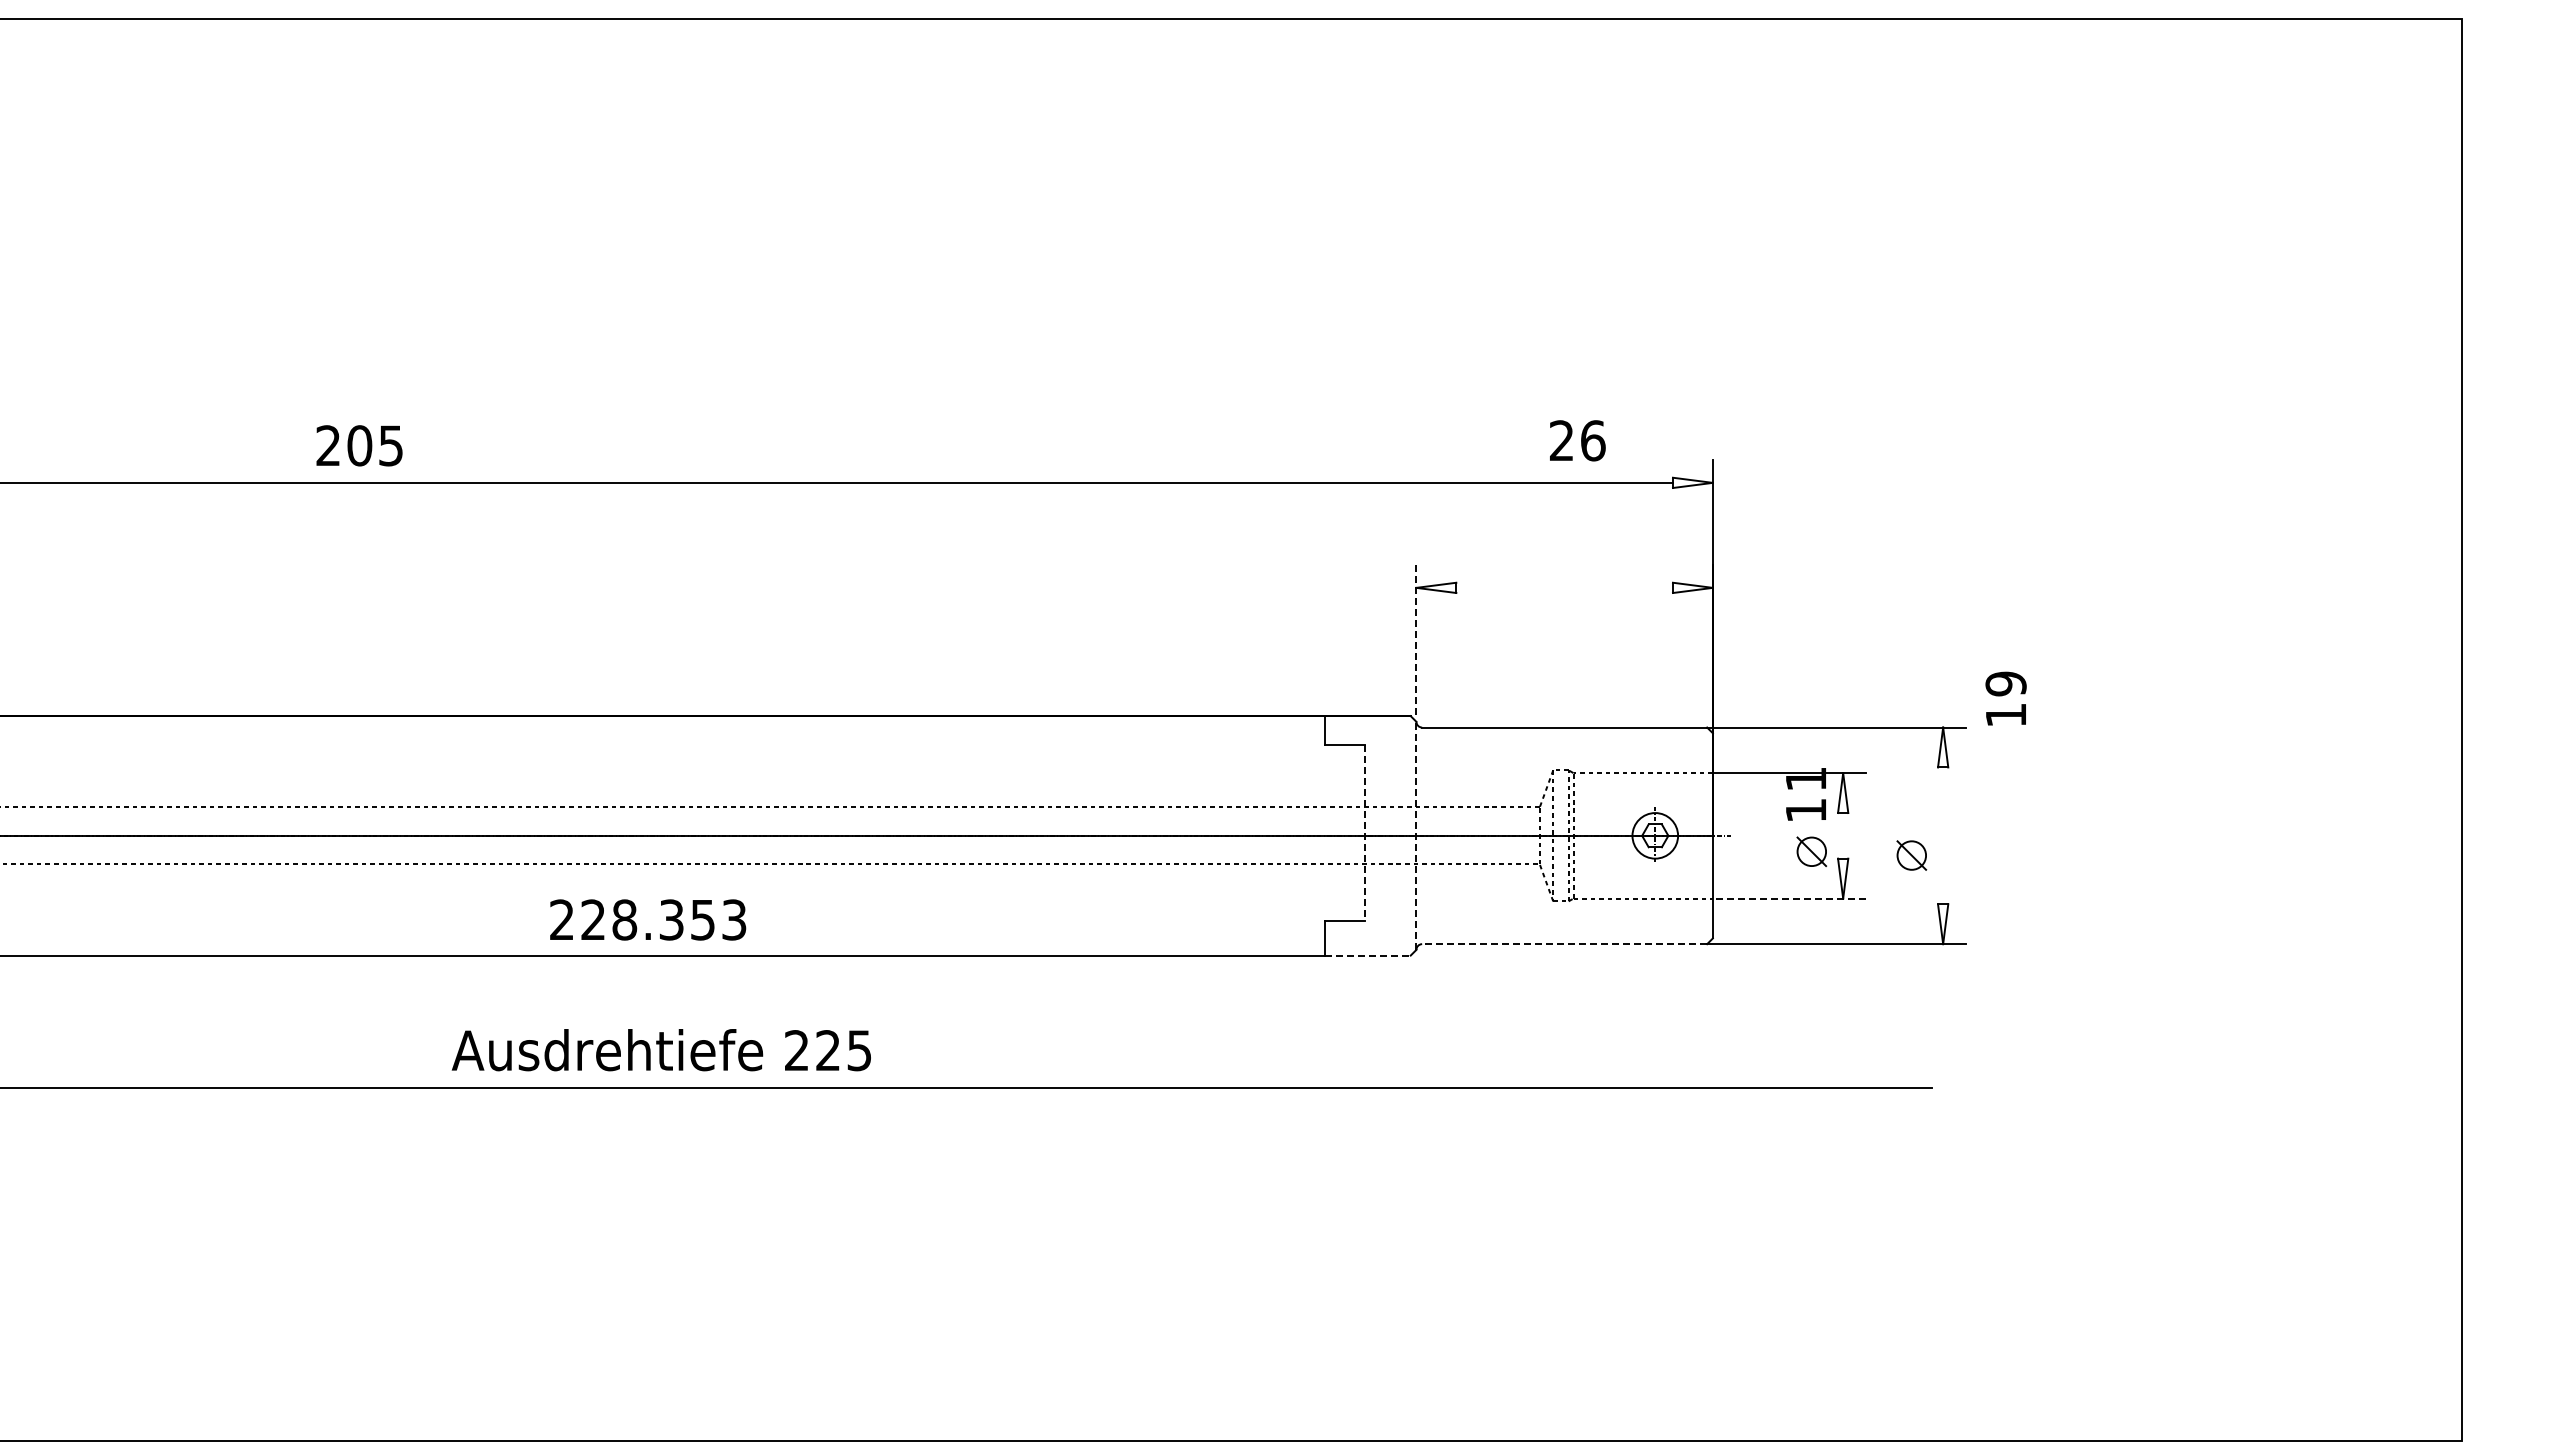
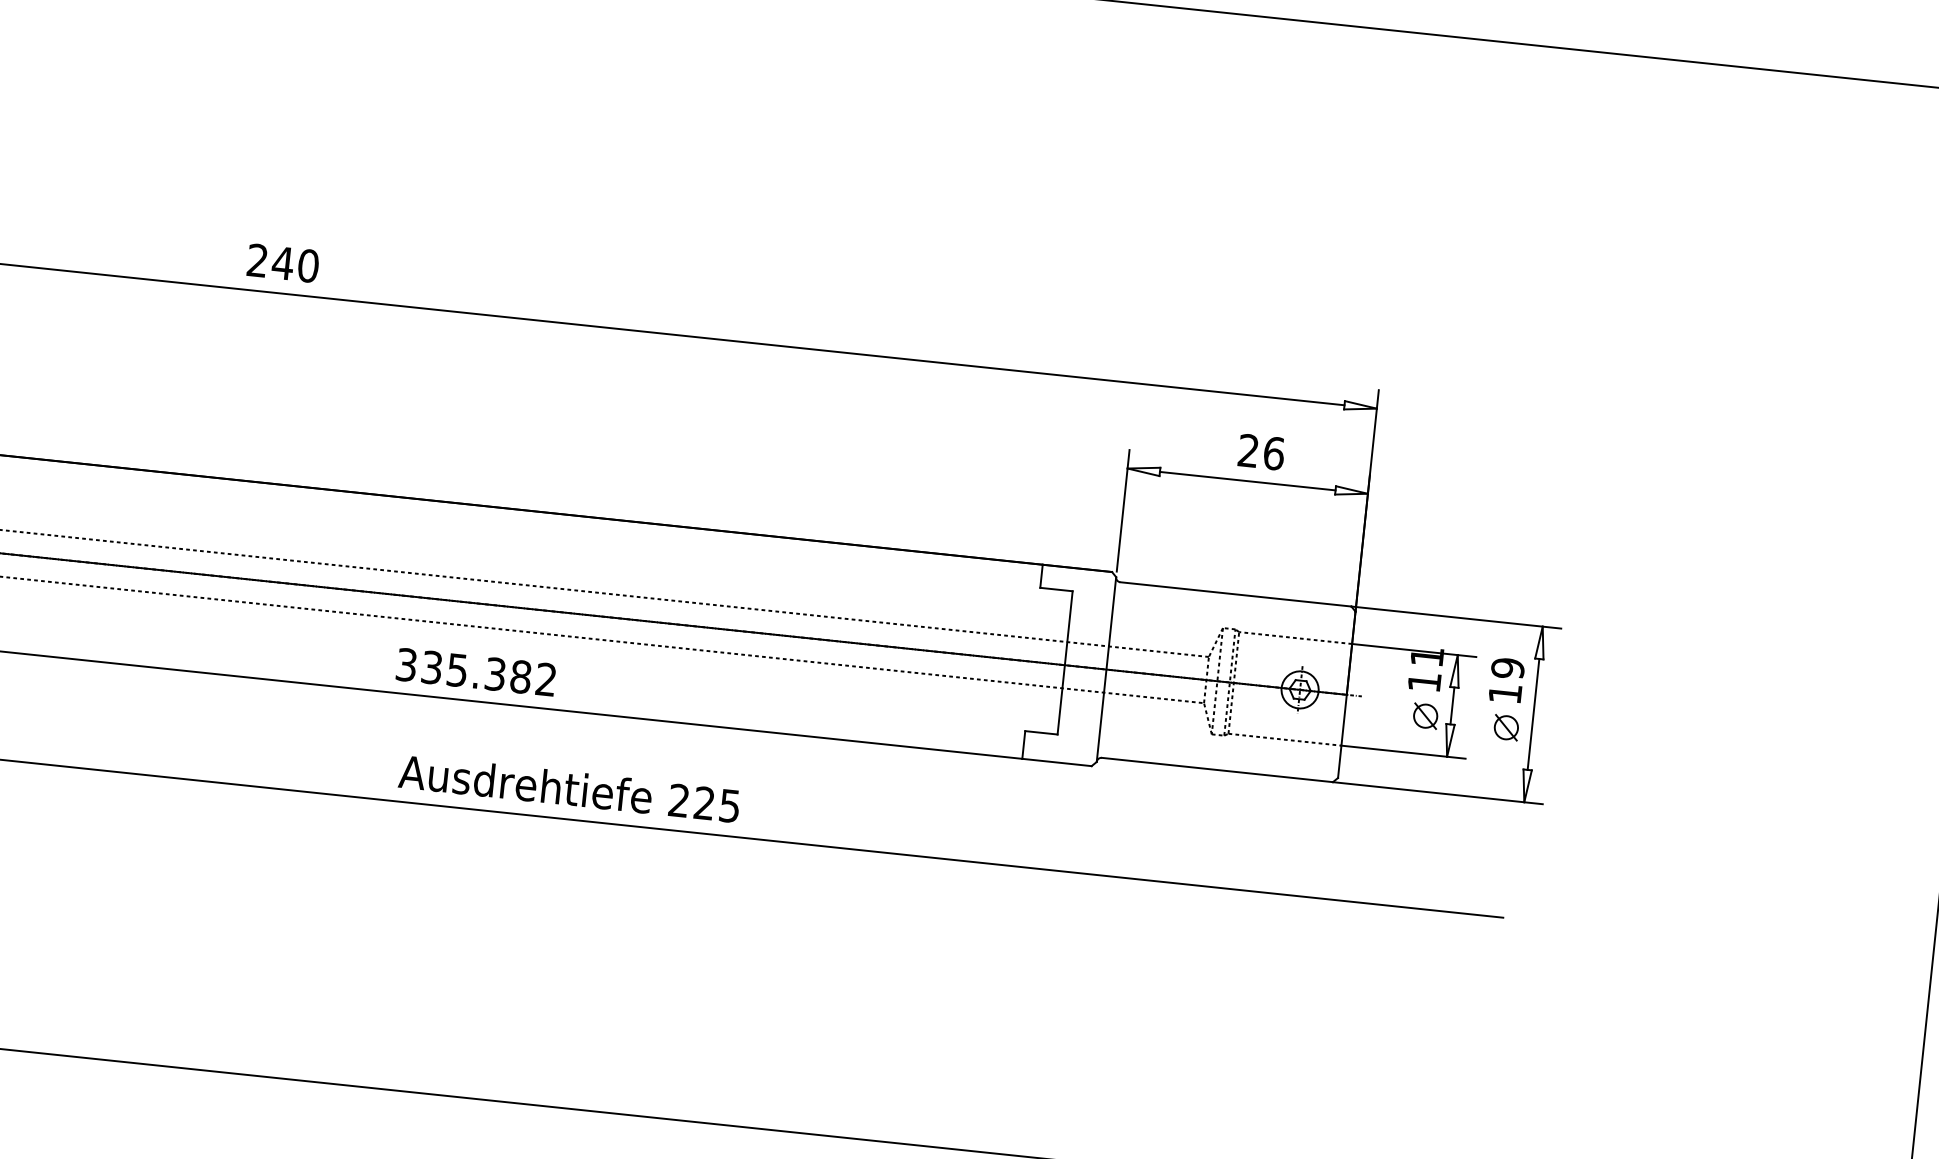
text: (1577, 440) -> (1261, 451), moved
text: (374, 445) -> (295, 264), 205 -> 240
line: (1564, 587) -> (1247, 480), added
line: (1416, 640) -> (1123, 511), dashed -> solid
text: (2005, 698) -> (1506, 680), moved
line: (1365, 833) -> (1065, 663), dashed -> solid
line: (1416, 835) -> (1106, 669), dashed -> solid
line: (1843, 835) -> (1452, 705), added
line: (1943, 835) -> (1533, 714), added
line: (1789, 898) -> (1403, 752), dashed -> solid
text: (648, 919) -> (476, 671), 228.353 -> 335.382
line: (1564, 944) -> (1217, 770), dashed -> solid
line: (1367, 955) -> (1056, 762), dashed -> solid
text: (660, 1050) -> (568, 788), moved

